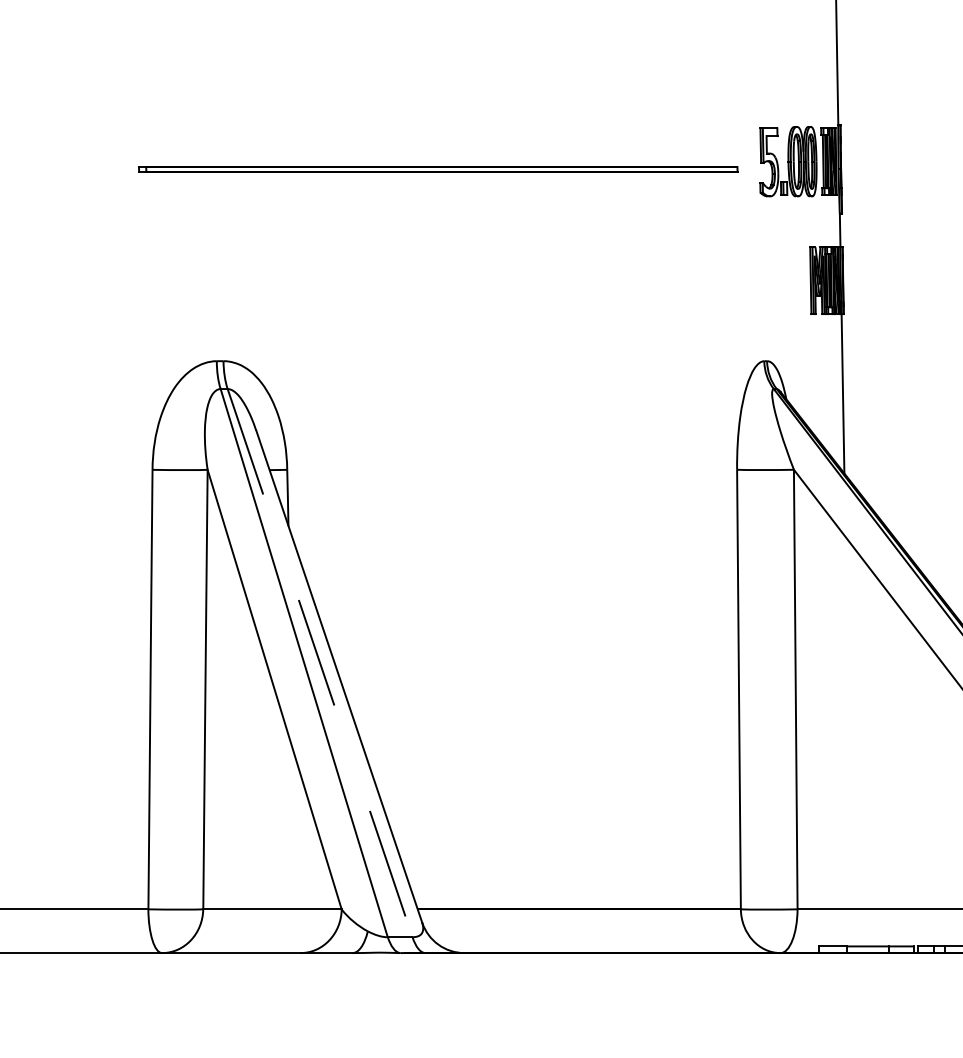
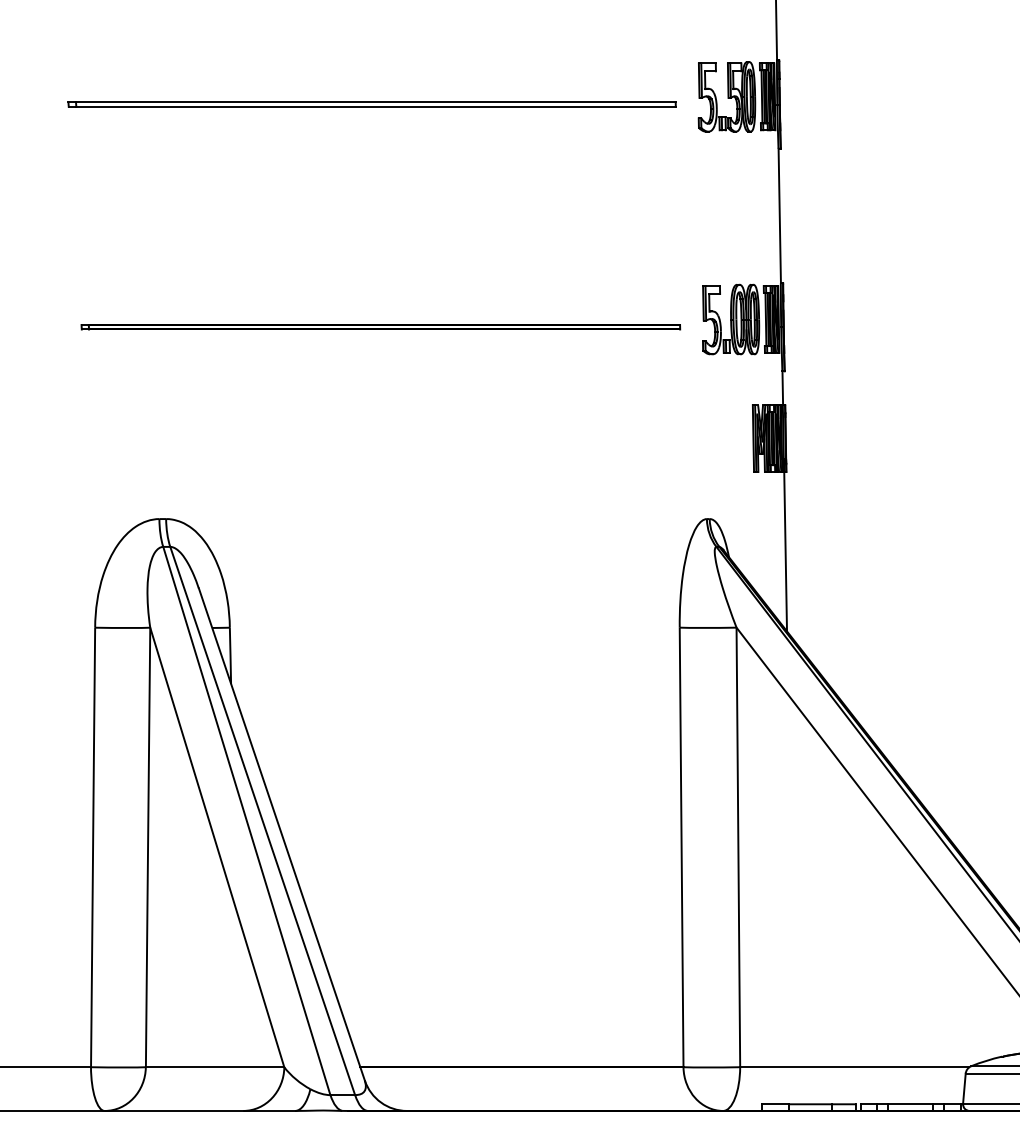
line: (319, 663) -> (262, 821), dashed -> solid

